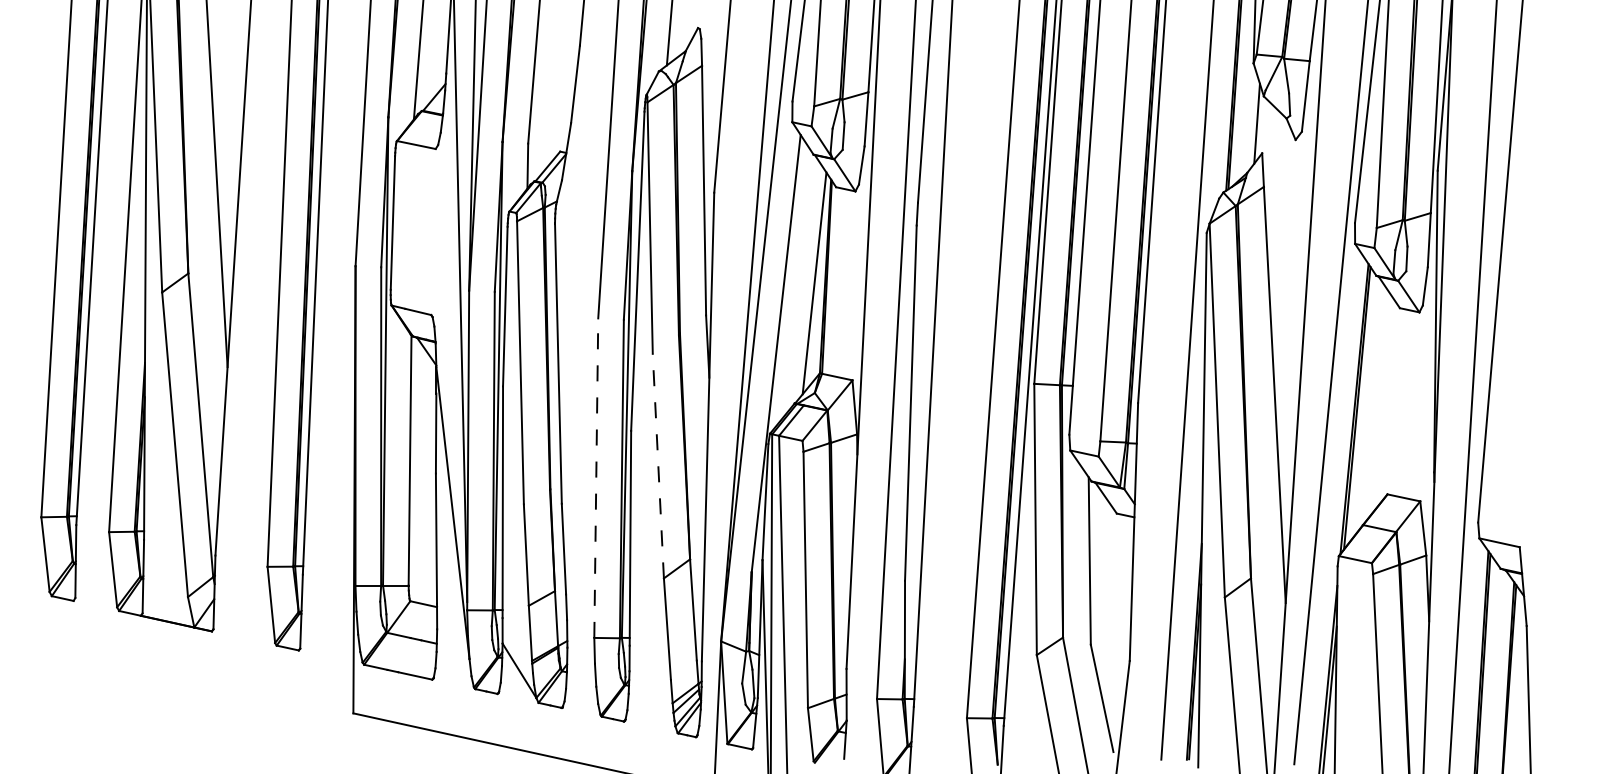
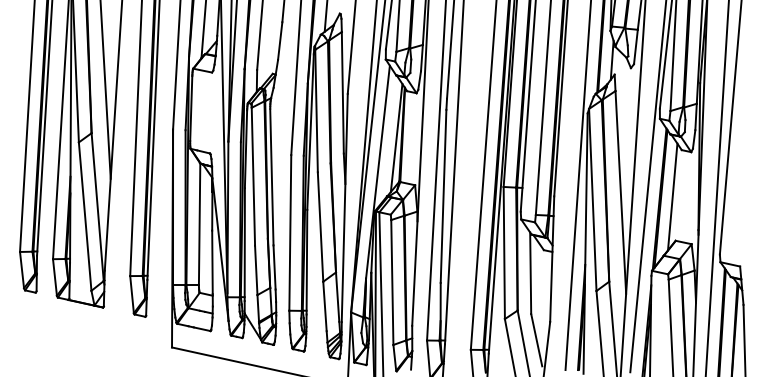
line: (1380, 403) -> (672, 196), added
line: (658, 467) -> (320, 227), dashed -> solid
line: (596, 477) -> (290, 232), dashed -> solid

